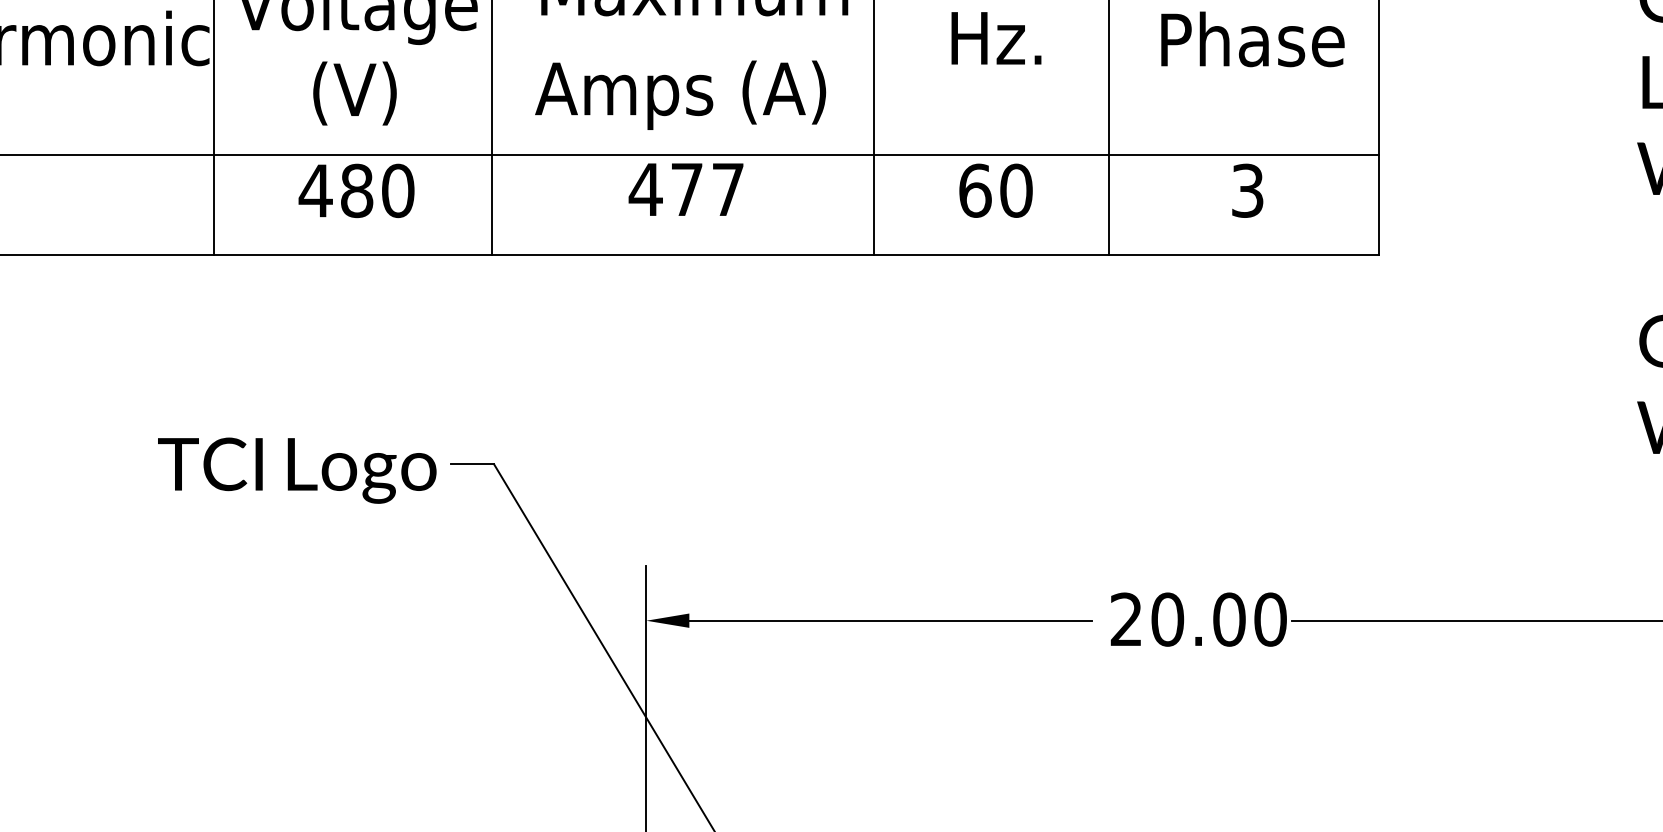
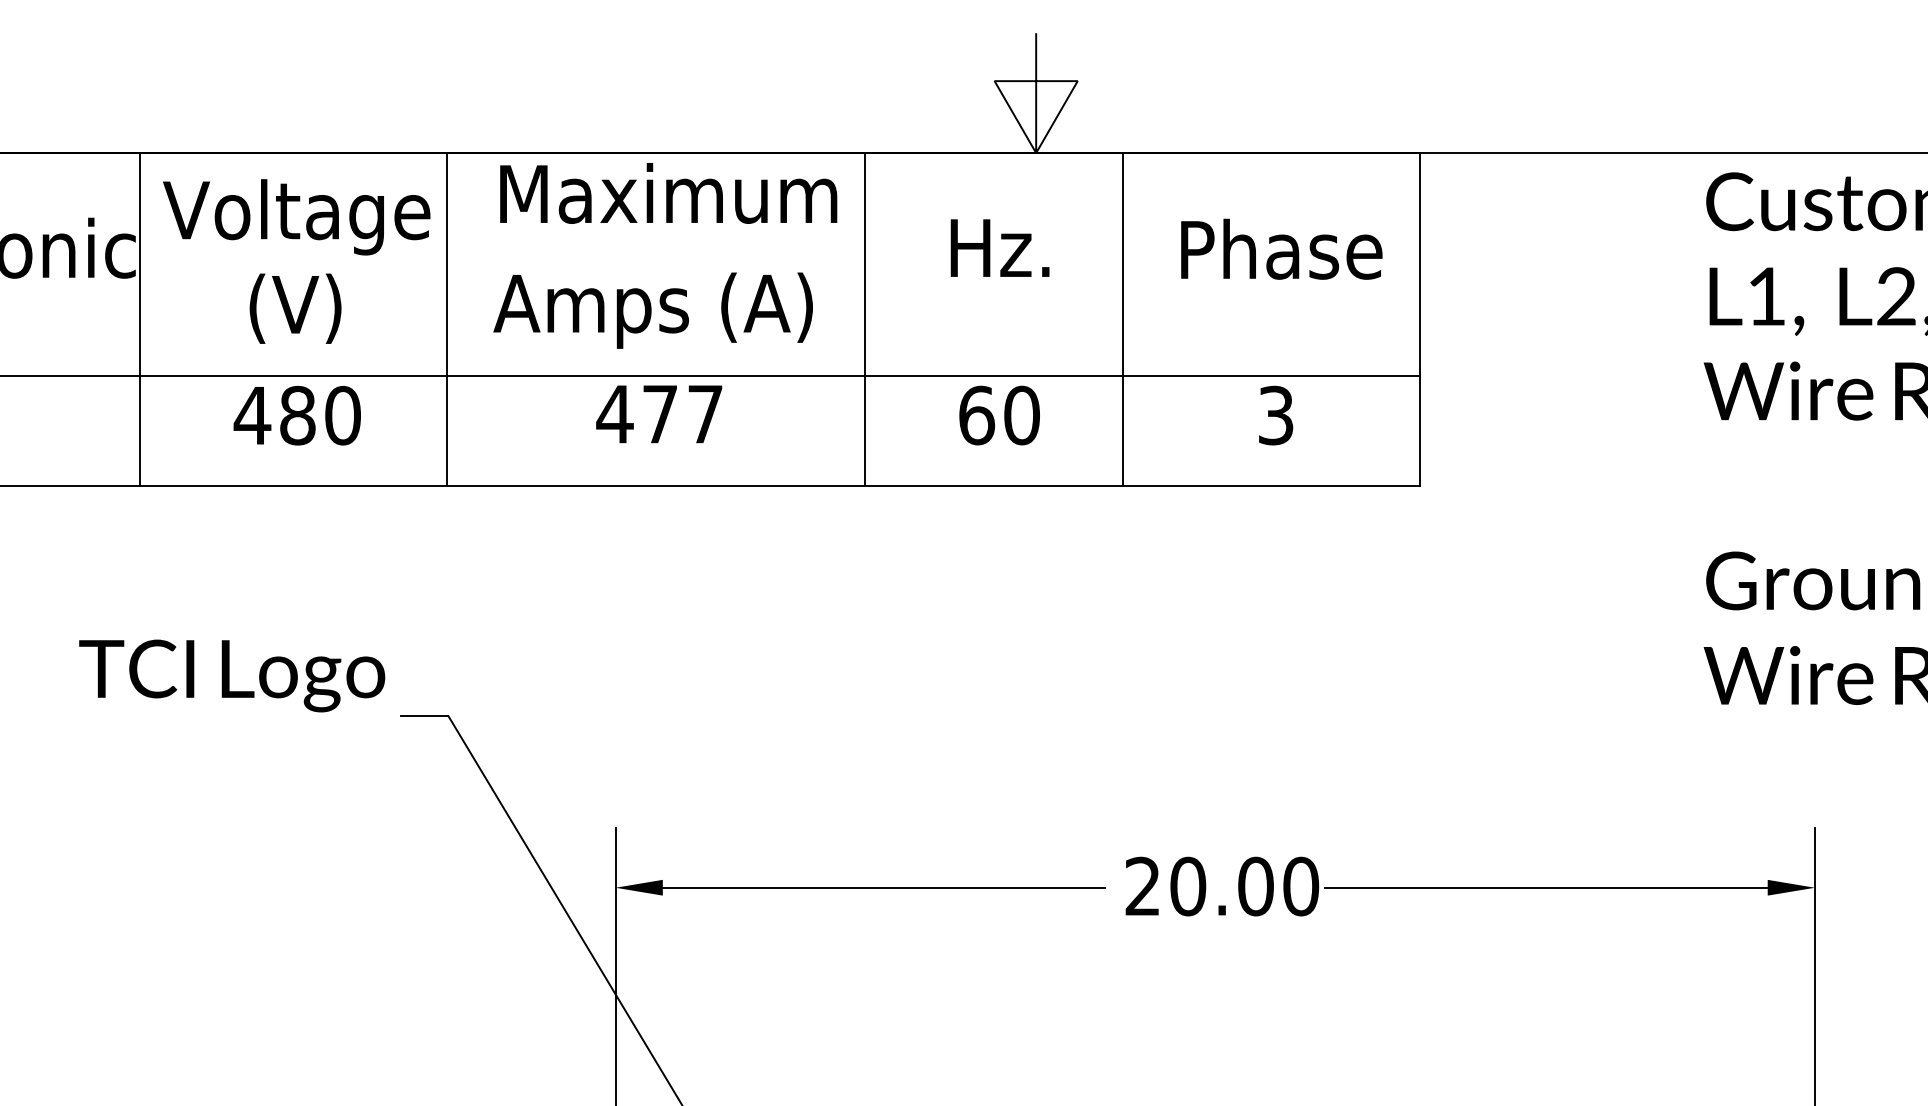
text: (297, 470) -> (232, 675), moved

